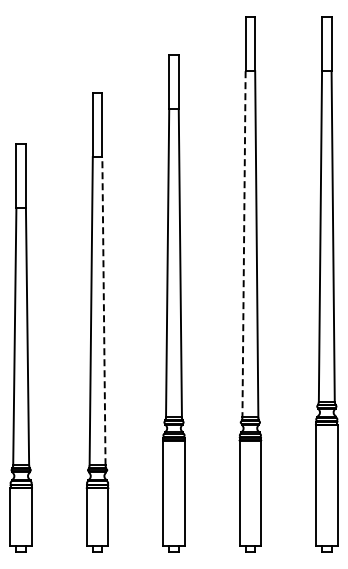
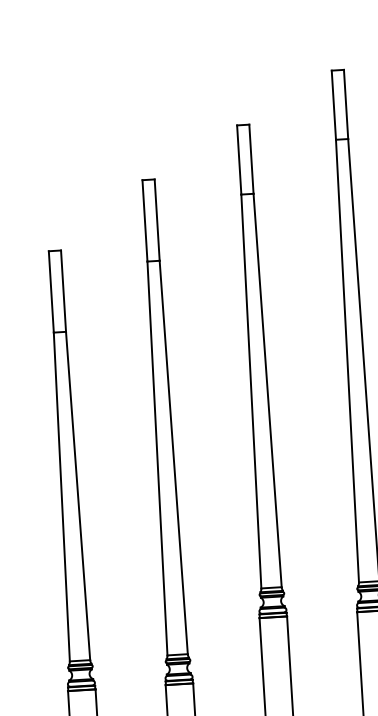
line: (244, 244) -> (348, 361), dashed -> solid
line: (103, 310) -> (173, 456), dashed -> solid

